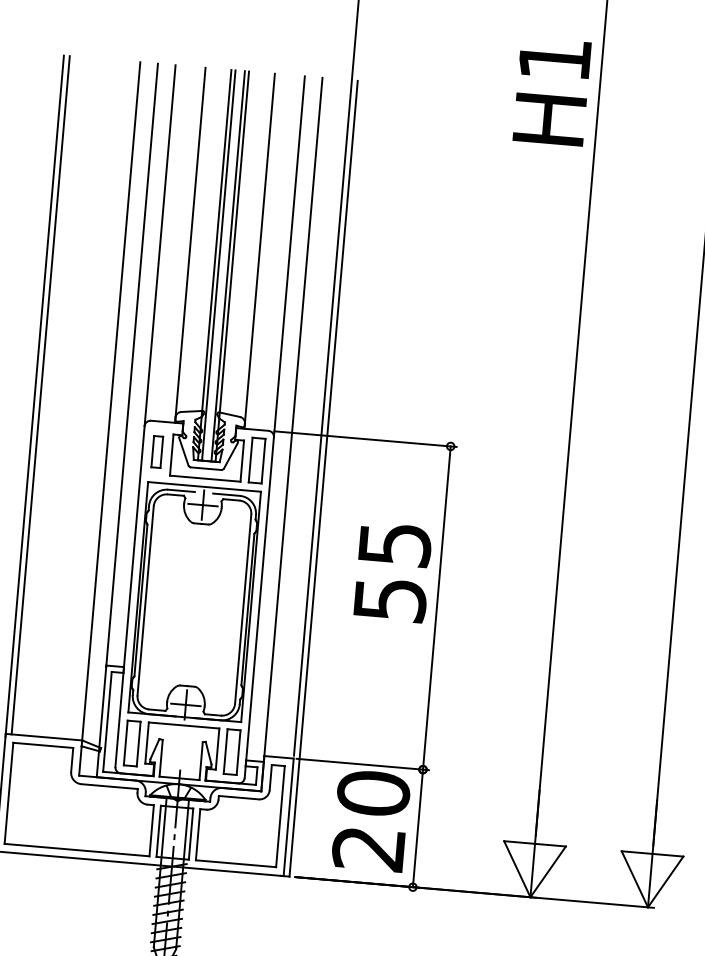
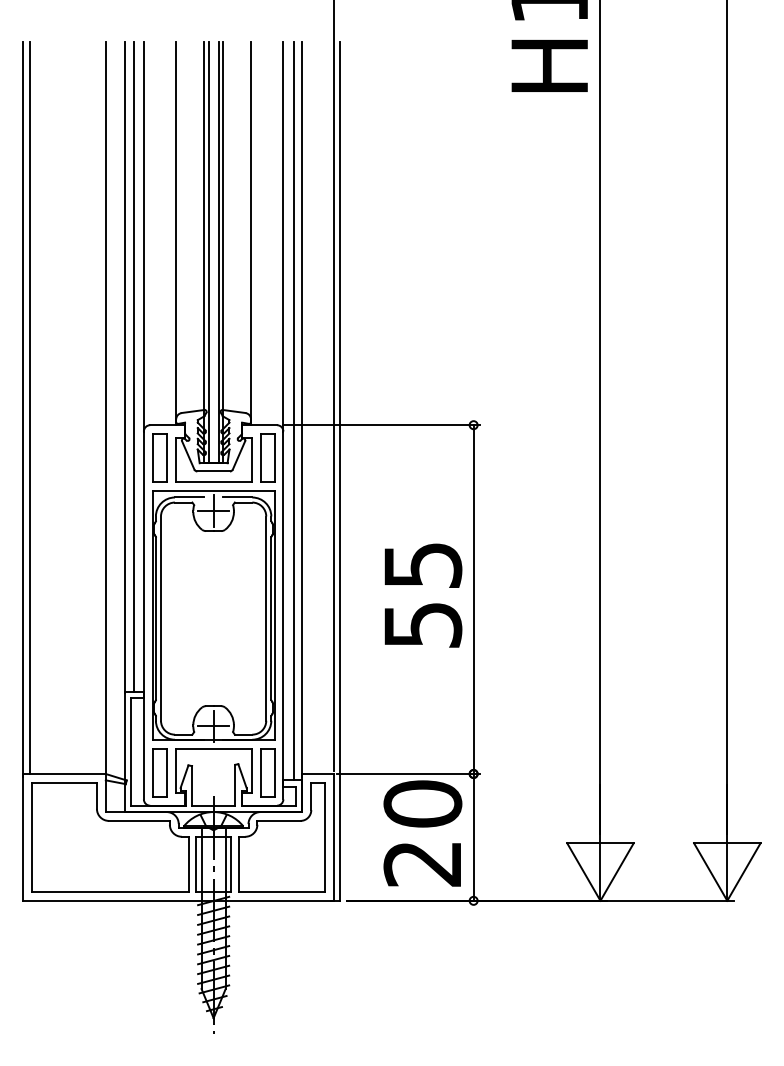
line: (140, 365) -> (133, 366), added
line: (284, 419) -> (293, 411), added
part: (157, 451) -> (159, 457), size x1.43
text: (393, 572) -> (423, 595), moved

